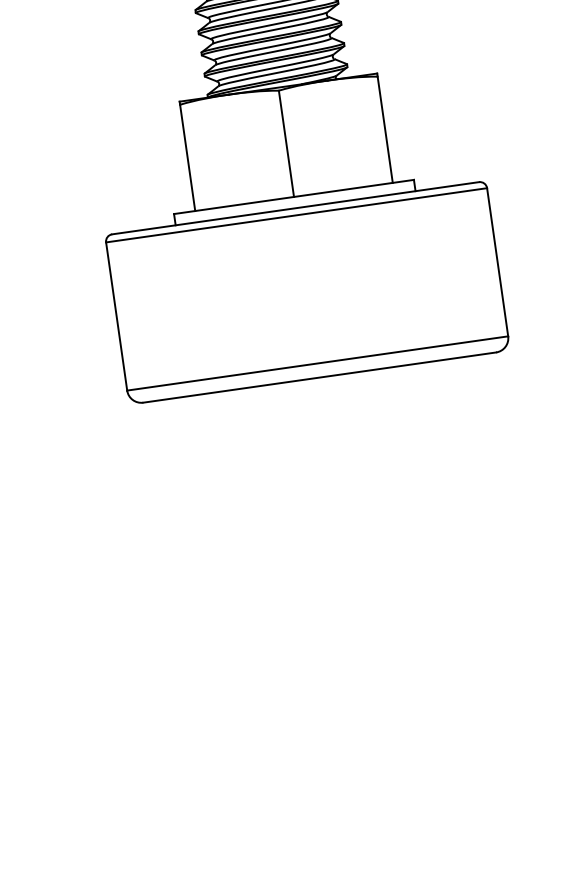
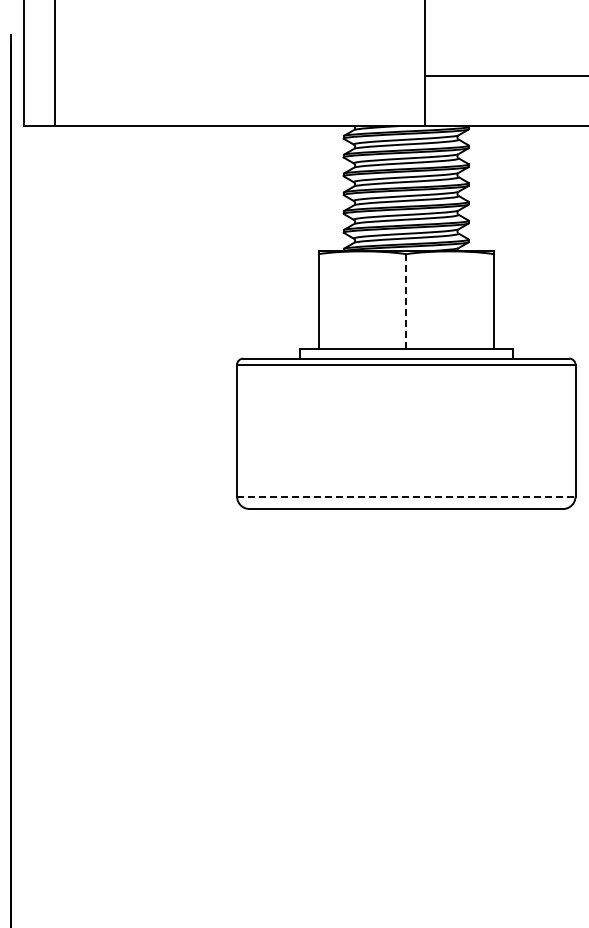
line: (286, 143) -> (406, 301), solid -> dashed
line: (317, 363) -> (406, 496), solid -> dashed

